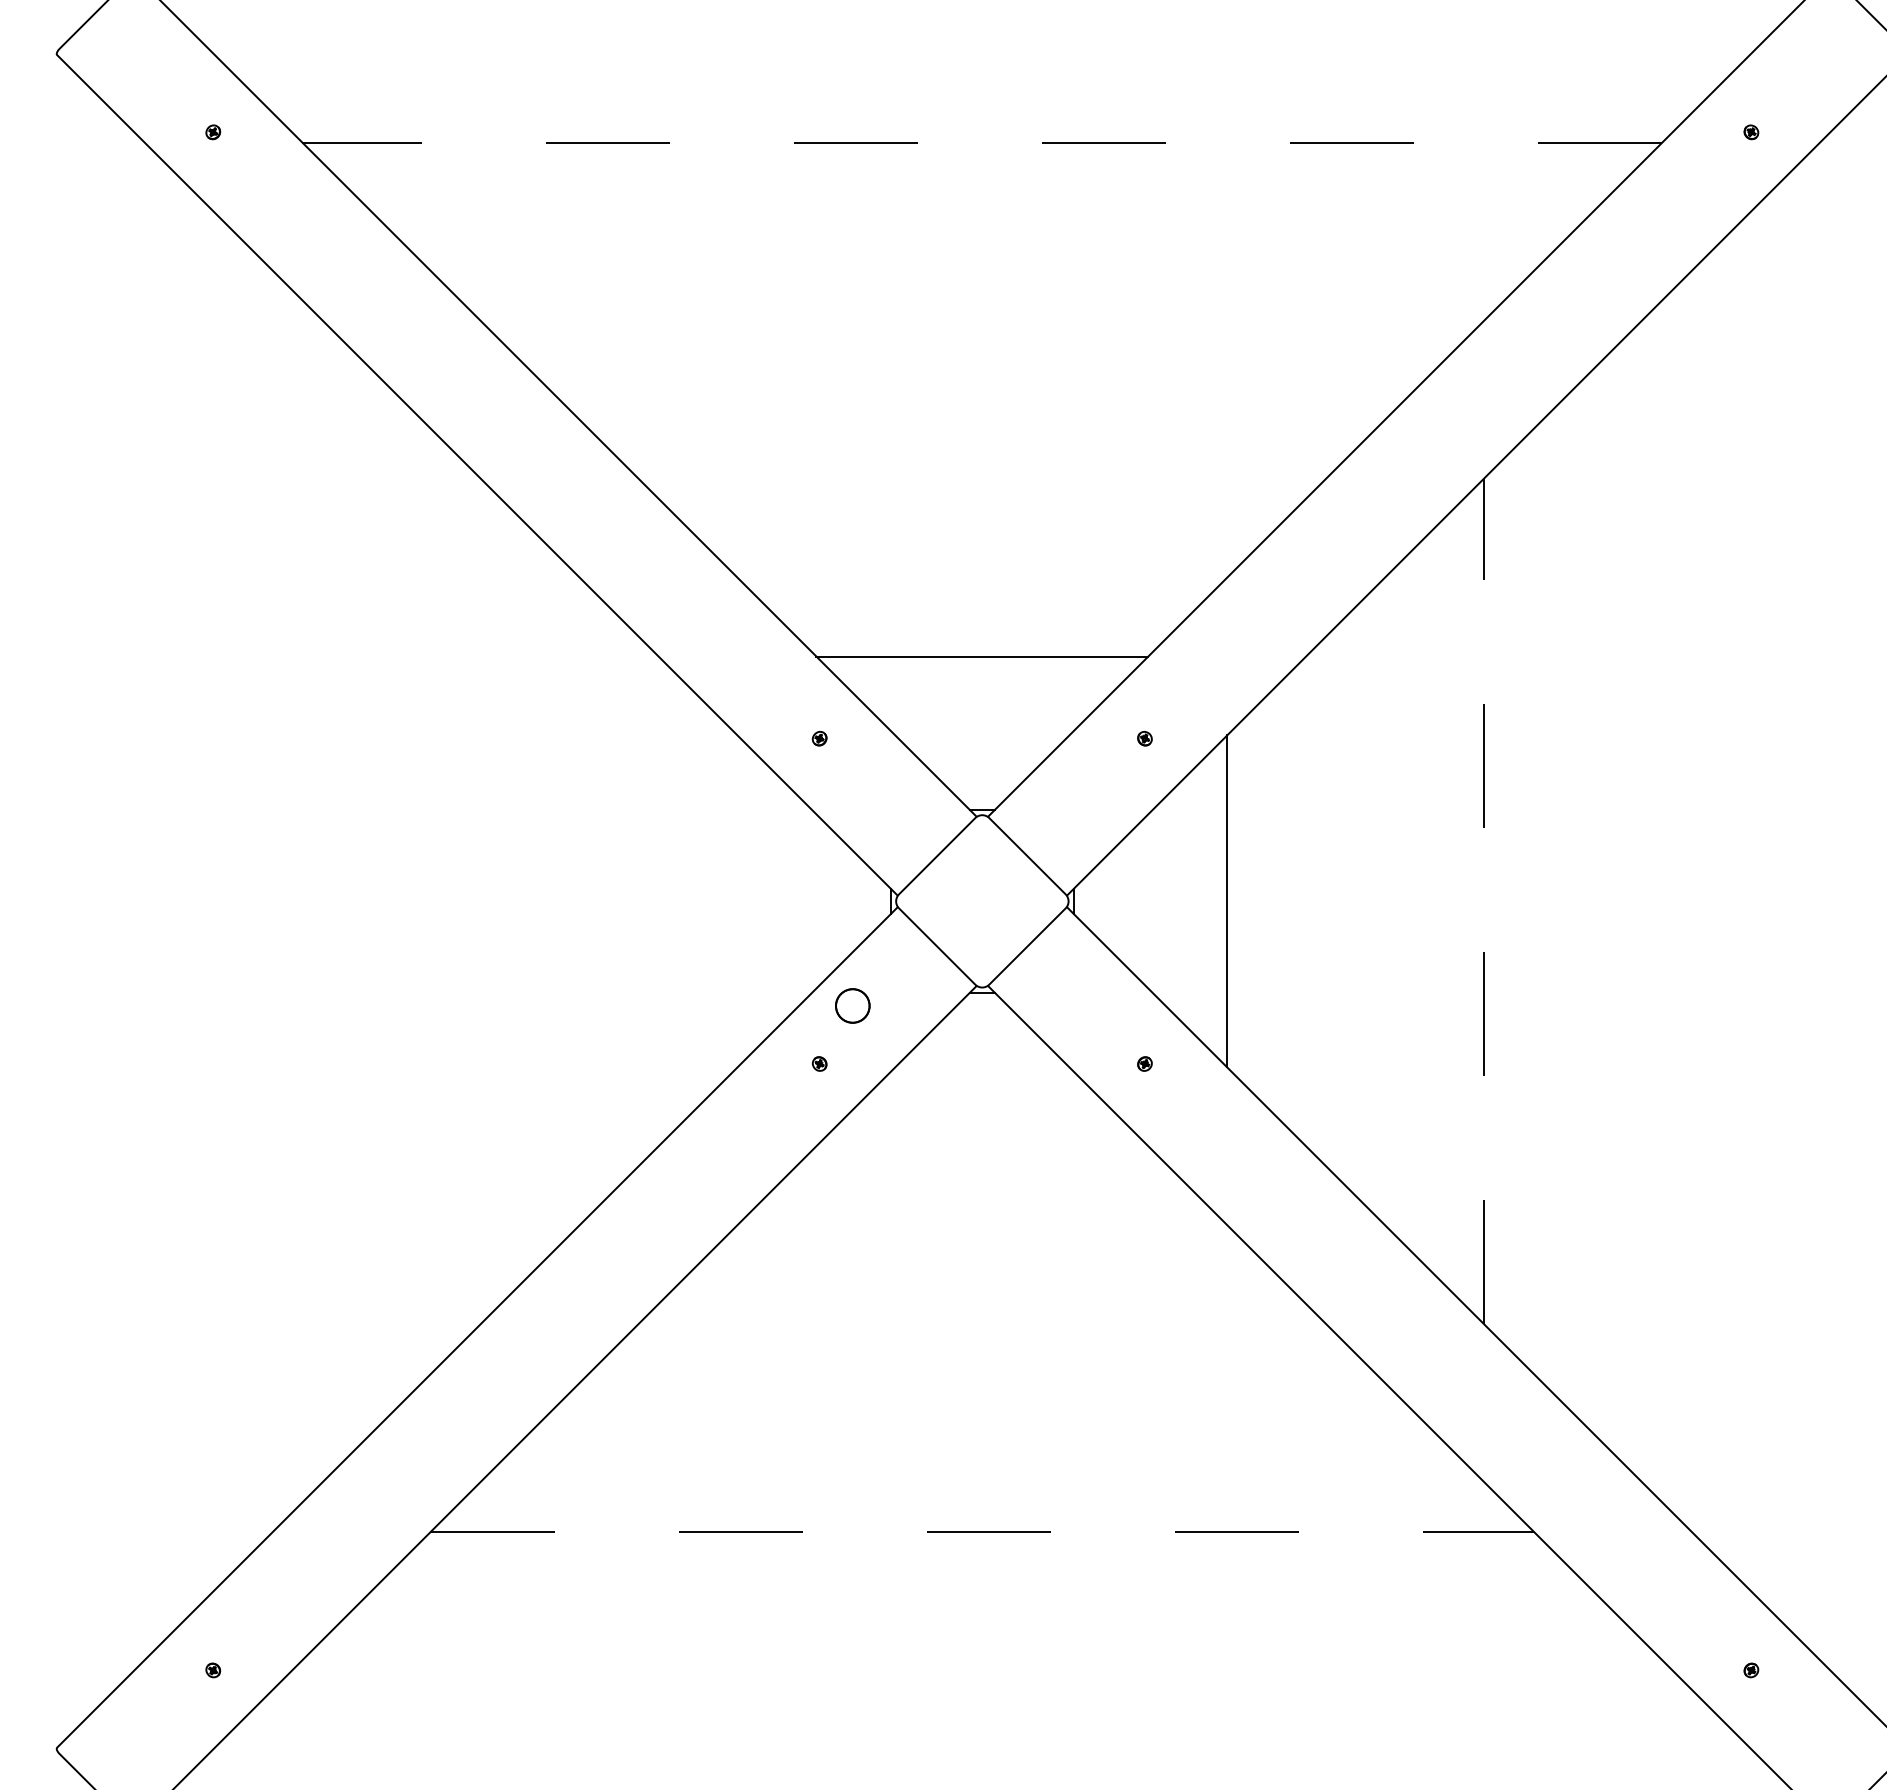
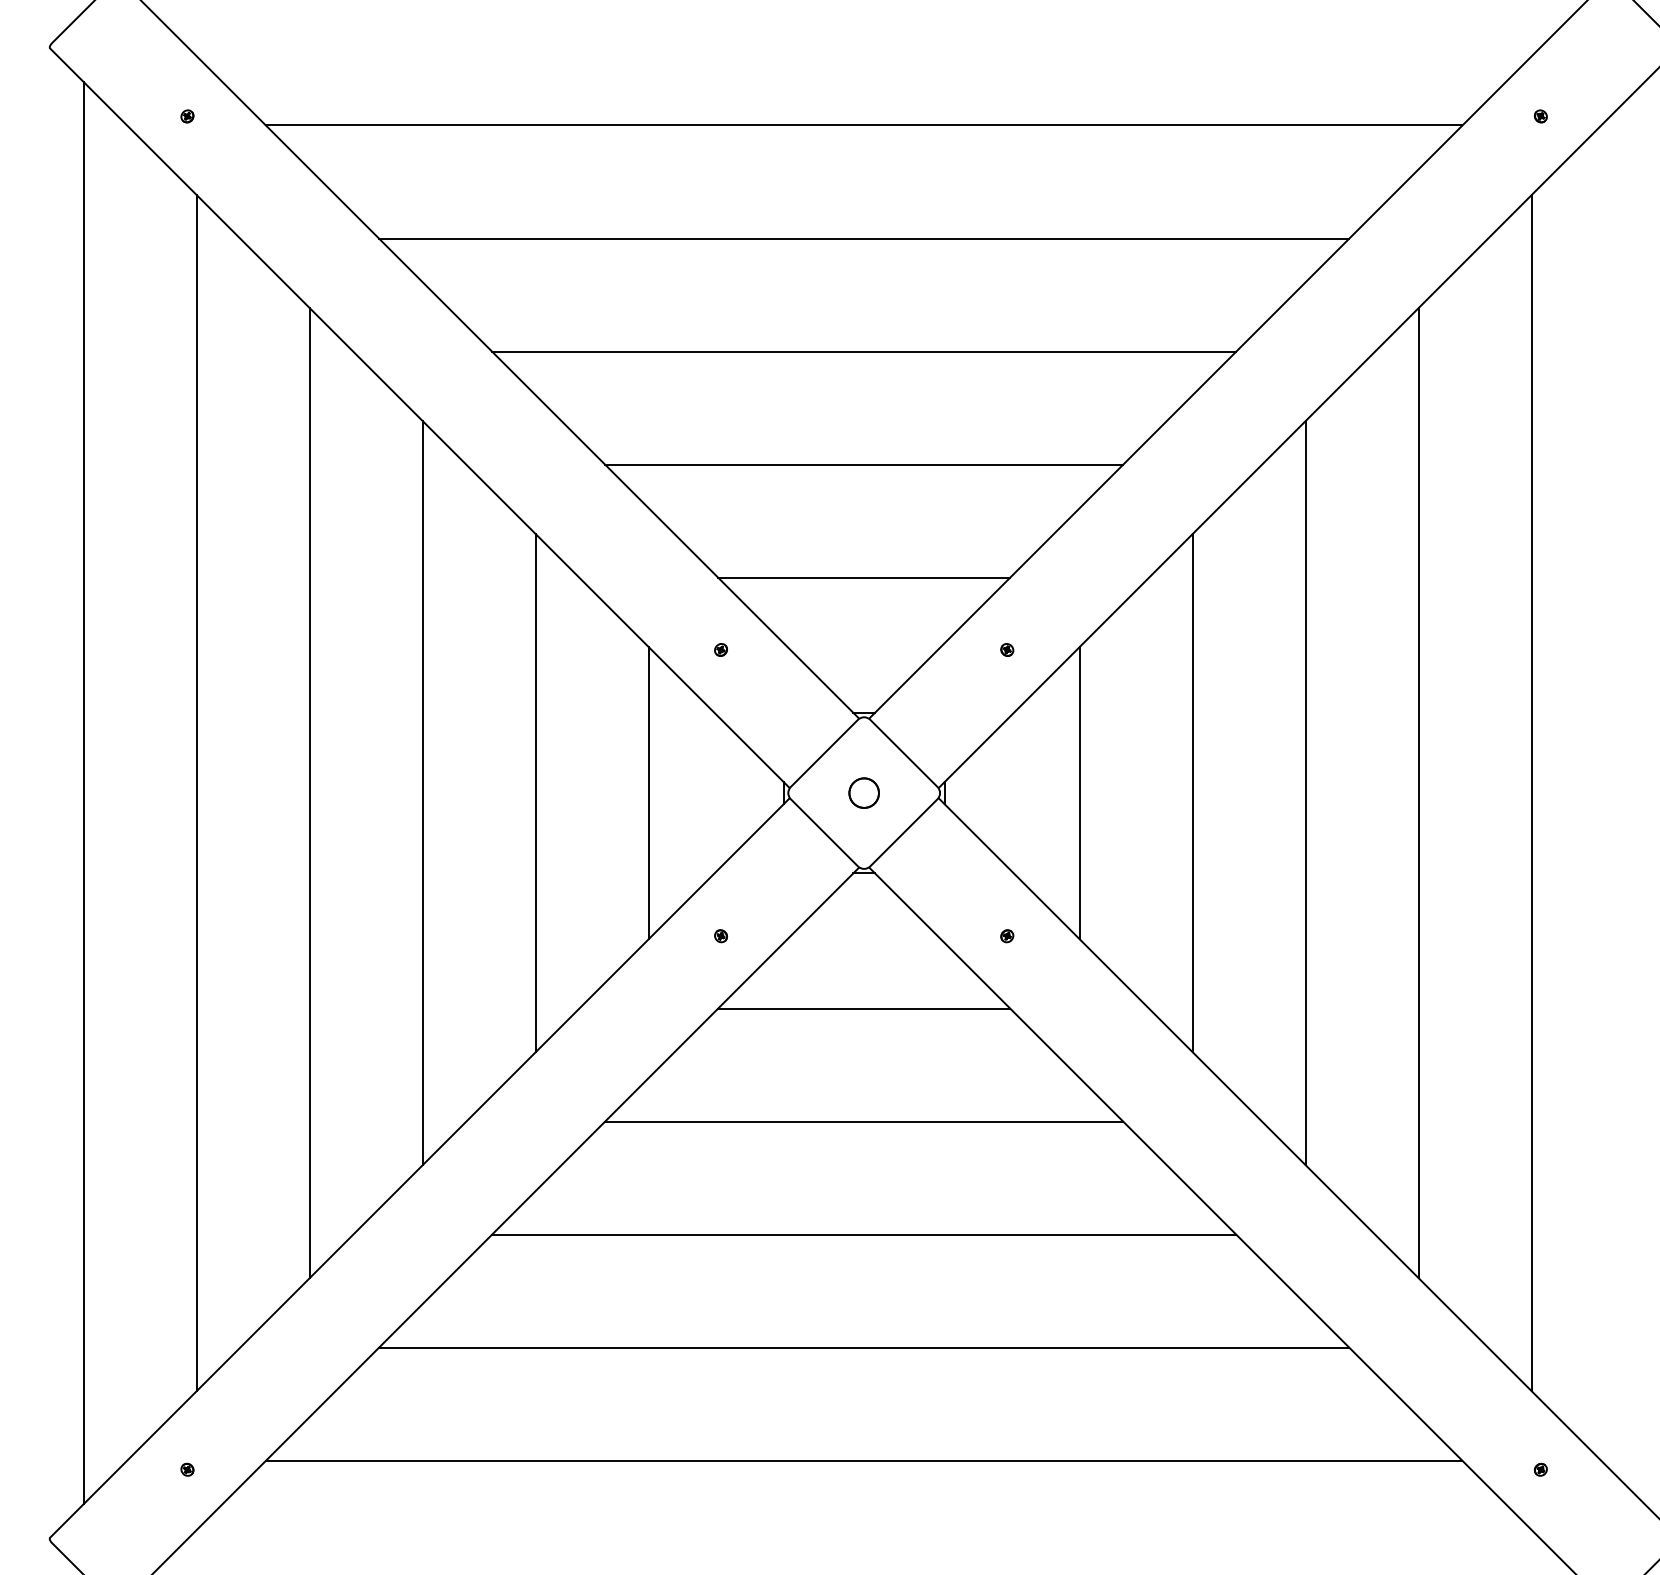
line: (981, 142) -> (863, 125), dashed -> solid
line: (982, 271) -> (864, 238), added
line: (982, 399) -> (864, 351), added
line: (982, 527) -> (864, 464), added
line: (95, 900) -> (83, 792), added
line: (223, 900) -> (196, 792), added
line: (351, 900) -> (309, 792), added
line: (1483, 900) -> (1305, 792), dashed -> solid
line: (1612, 900) -> (1418, 792), added
line: (1740, 900) -> (1531, 792), added
line: (480, 901) -> (422, 793), added
line: (608, 901) -> (535, 793), added
line: (737, 901) -> (648, 793), added
line: (1355, 901) -> (1192, 793), added
circle: (852, 1005) -> (863, 792), moved
line: (982, 1146) -> (864, 1008), added
line: (982, 1274) -> (864, 1121), added
line: (982, 1403) -> (864, 1234), added
line: (982, 1531) -> (864, 1347), dashed -> solid
line: (981, 1659) -> (863, 1460), added

